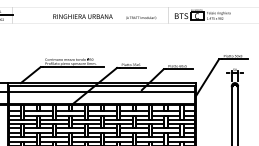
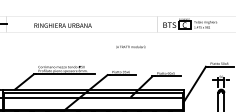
text: (82, 16) -> (62, 25), moved
text: (141, 17) -> (131, 46), moved

